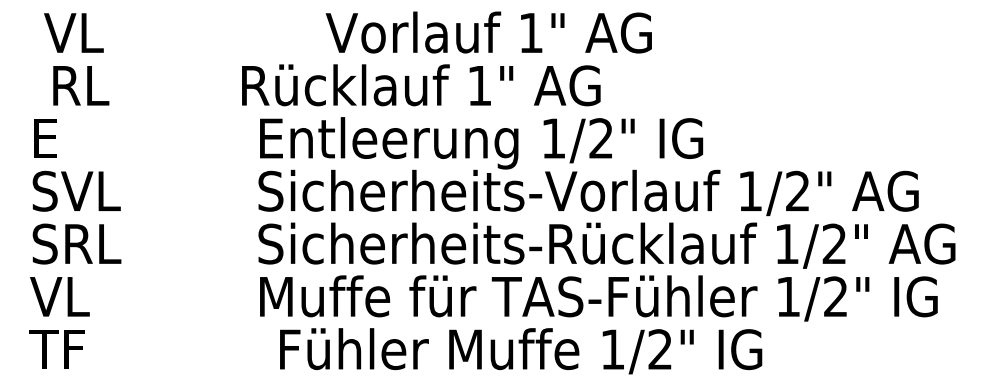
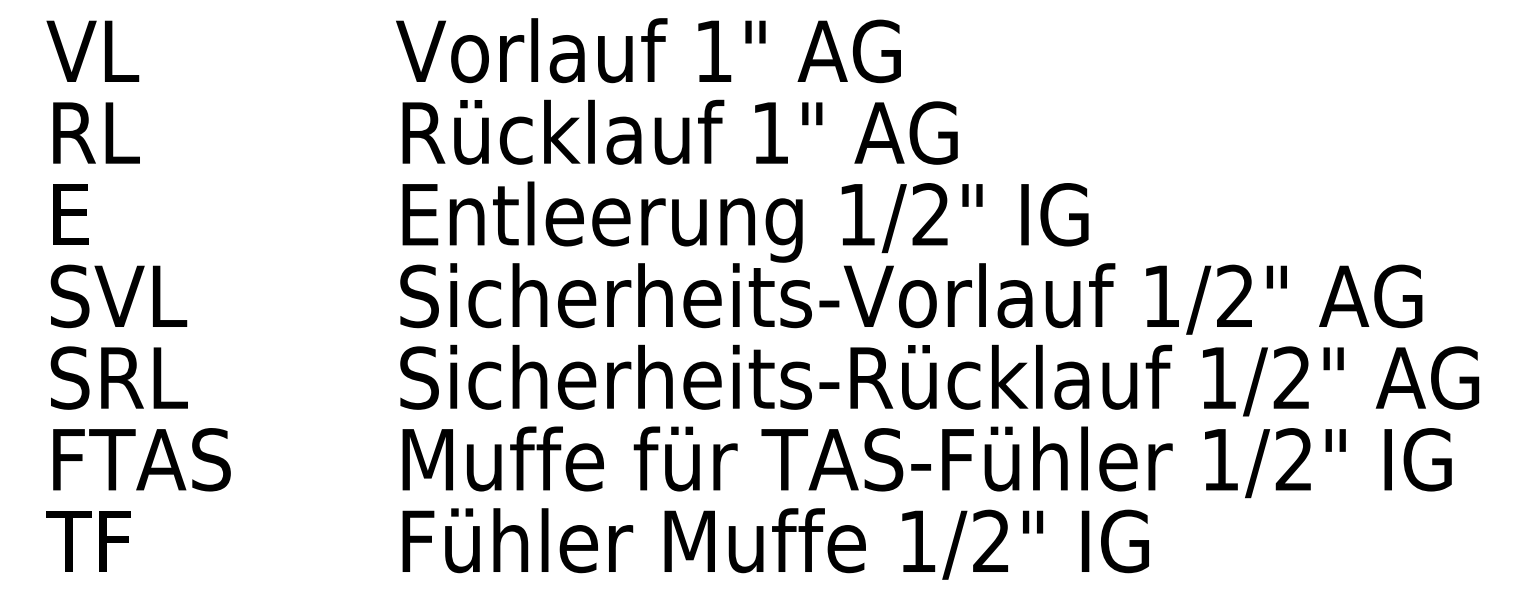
text: (73, 32) -> (92, 50), moved
text: (488, 32) -> (647, 50), moved
text: (81, 85) -> (96, 132), moved
text: (421, 85) -> (680, 132), moved
text: (89, 296) -> (138, 459), VL -> FTAS
text: (521, 351) -> (776, 544), moved

